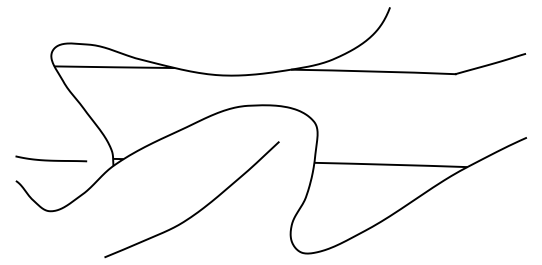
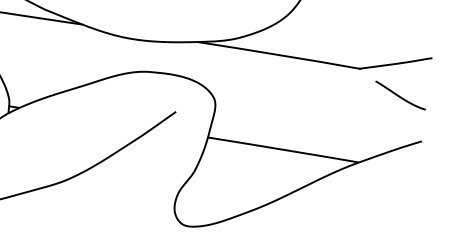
curve: (499, 95) -> (400, 95), added

